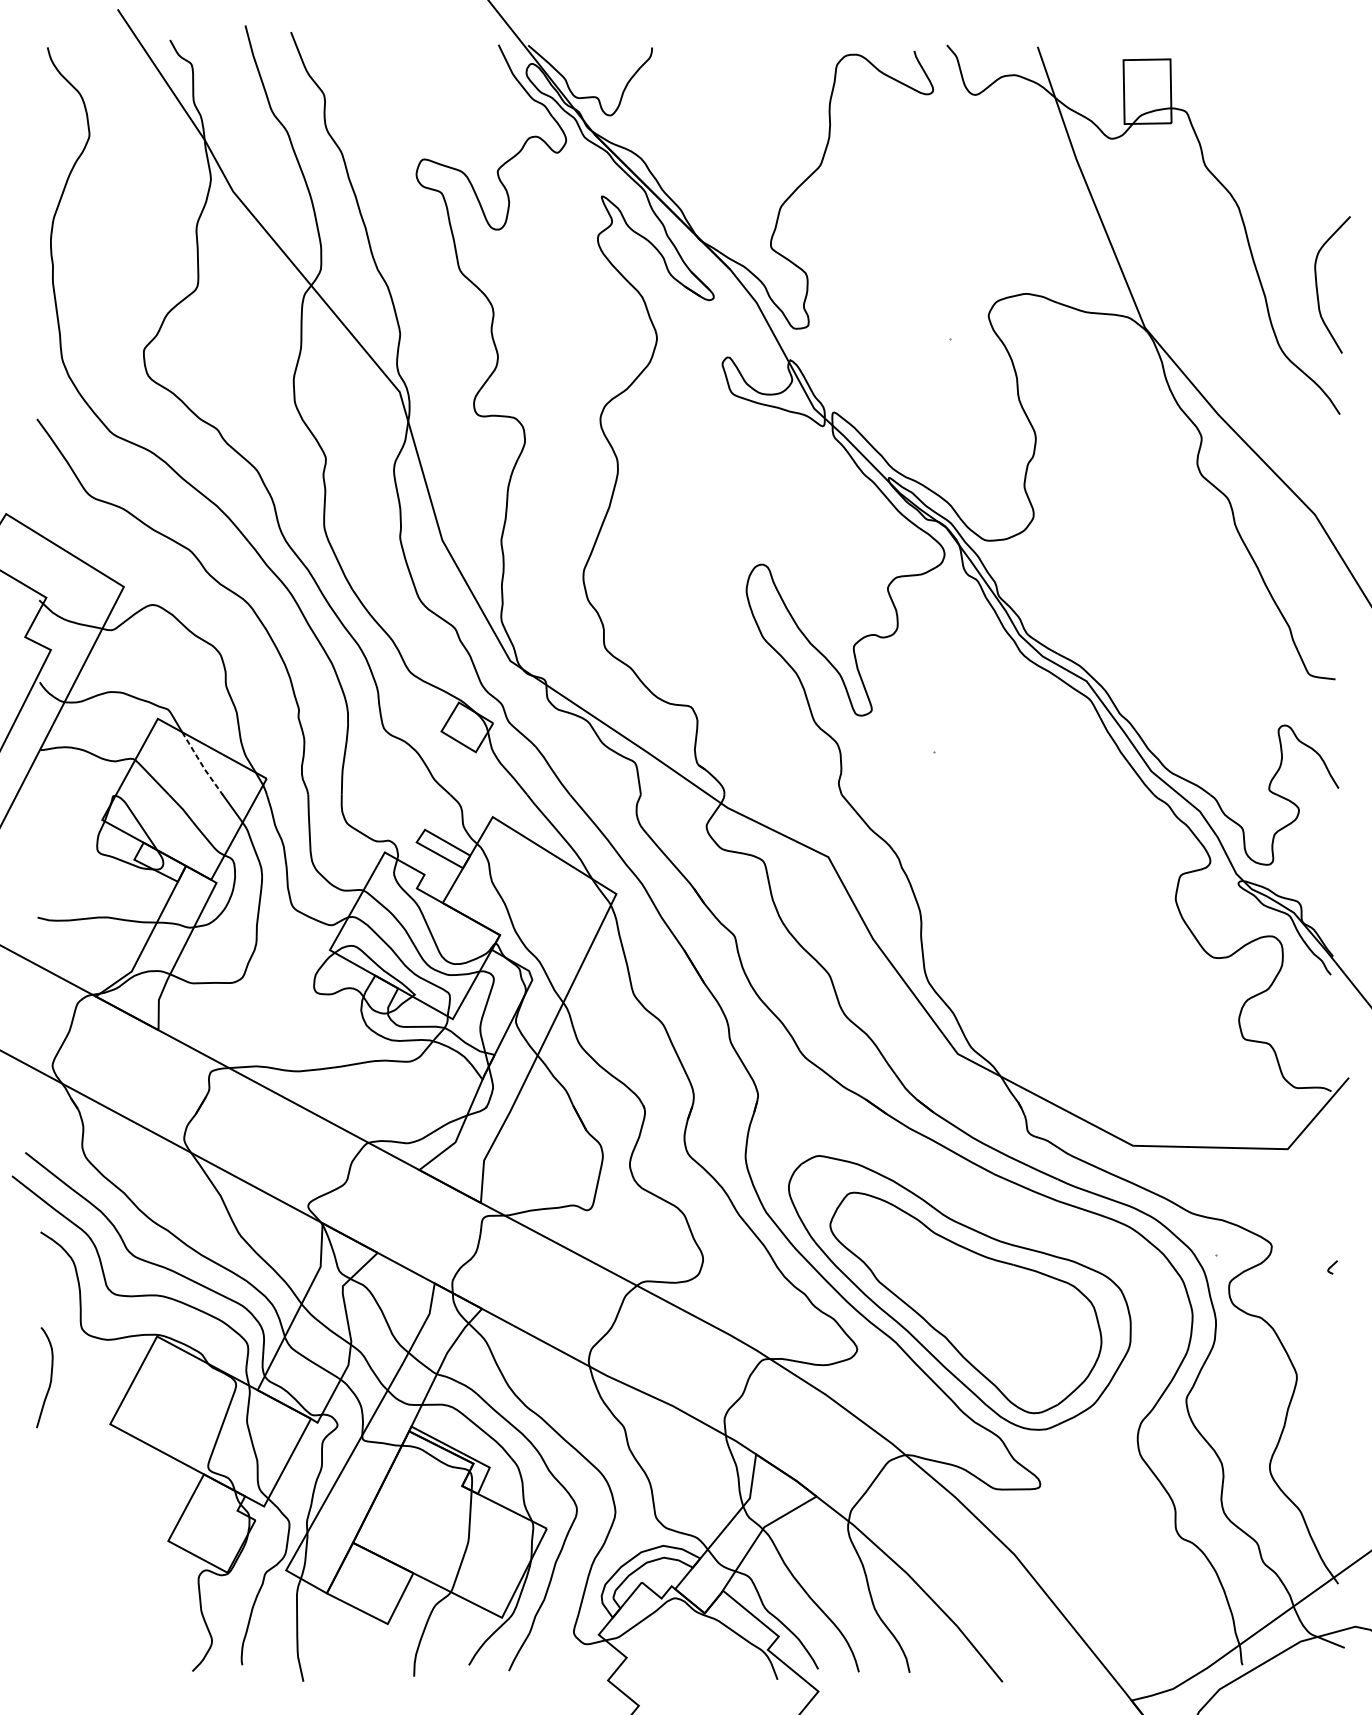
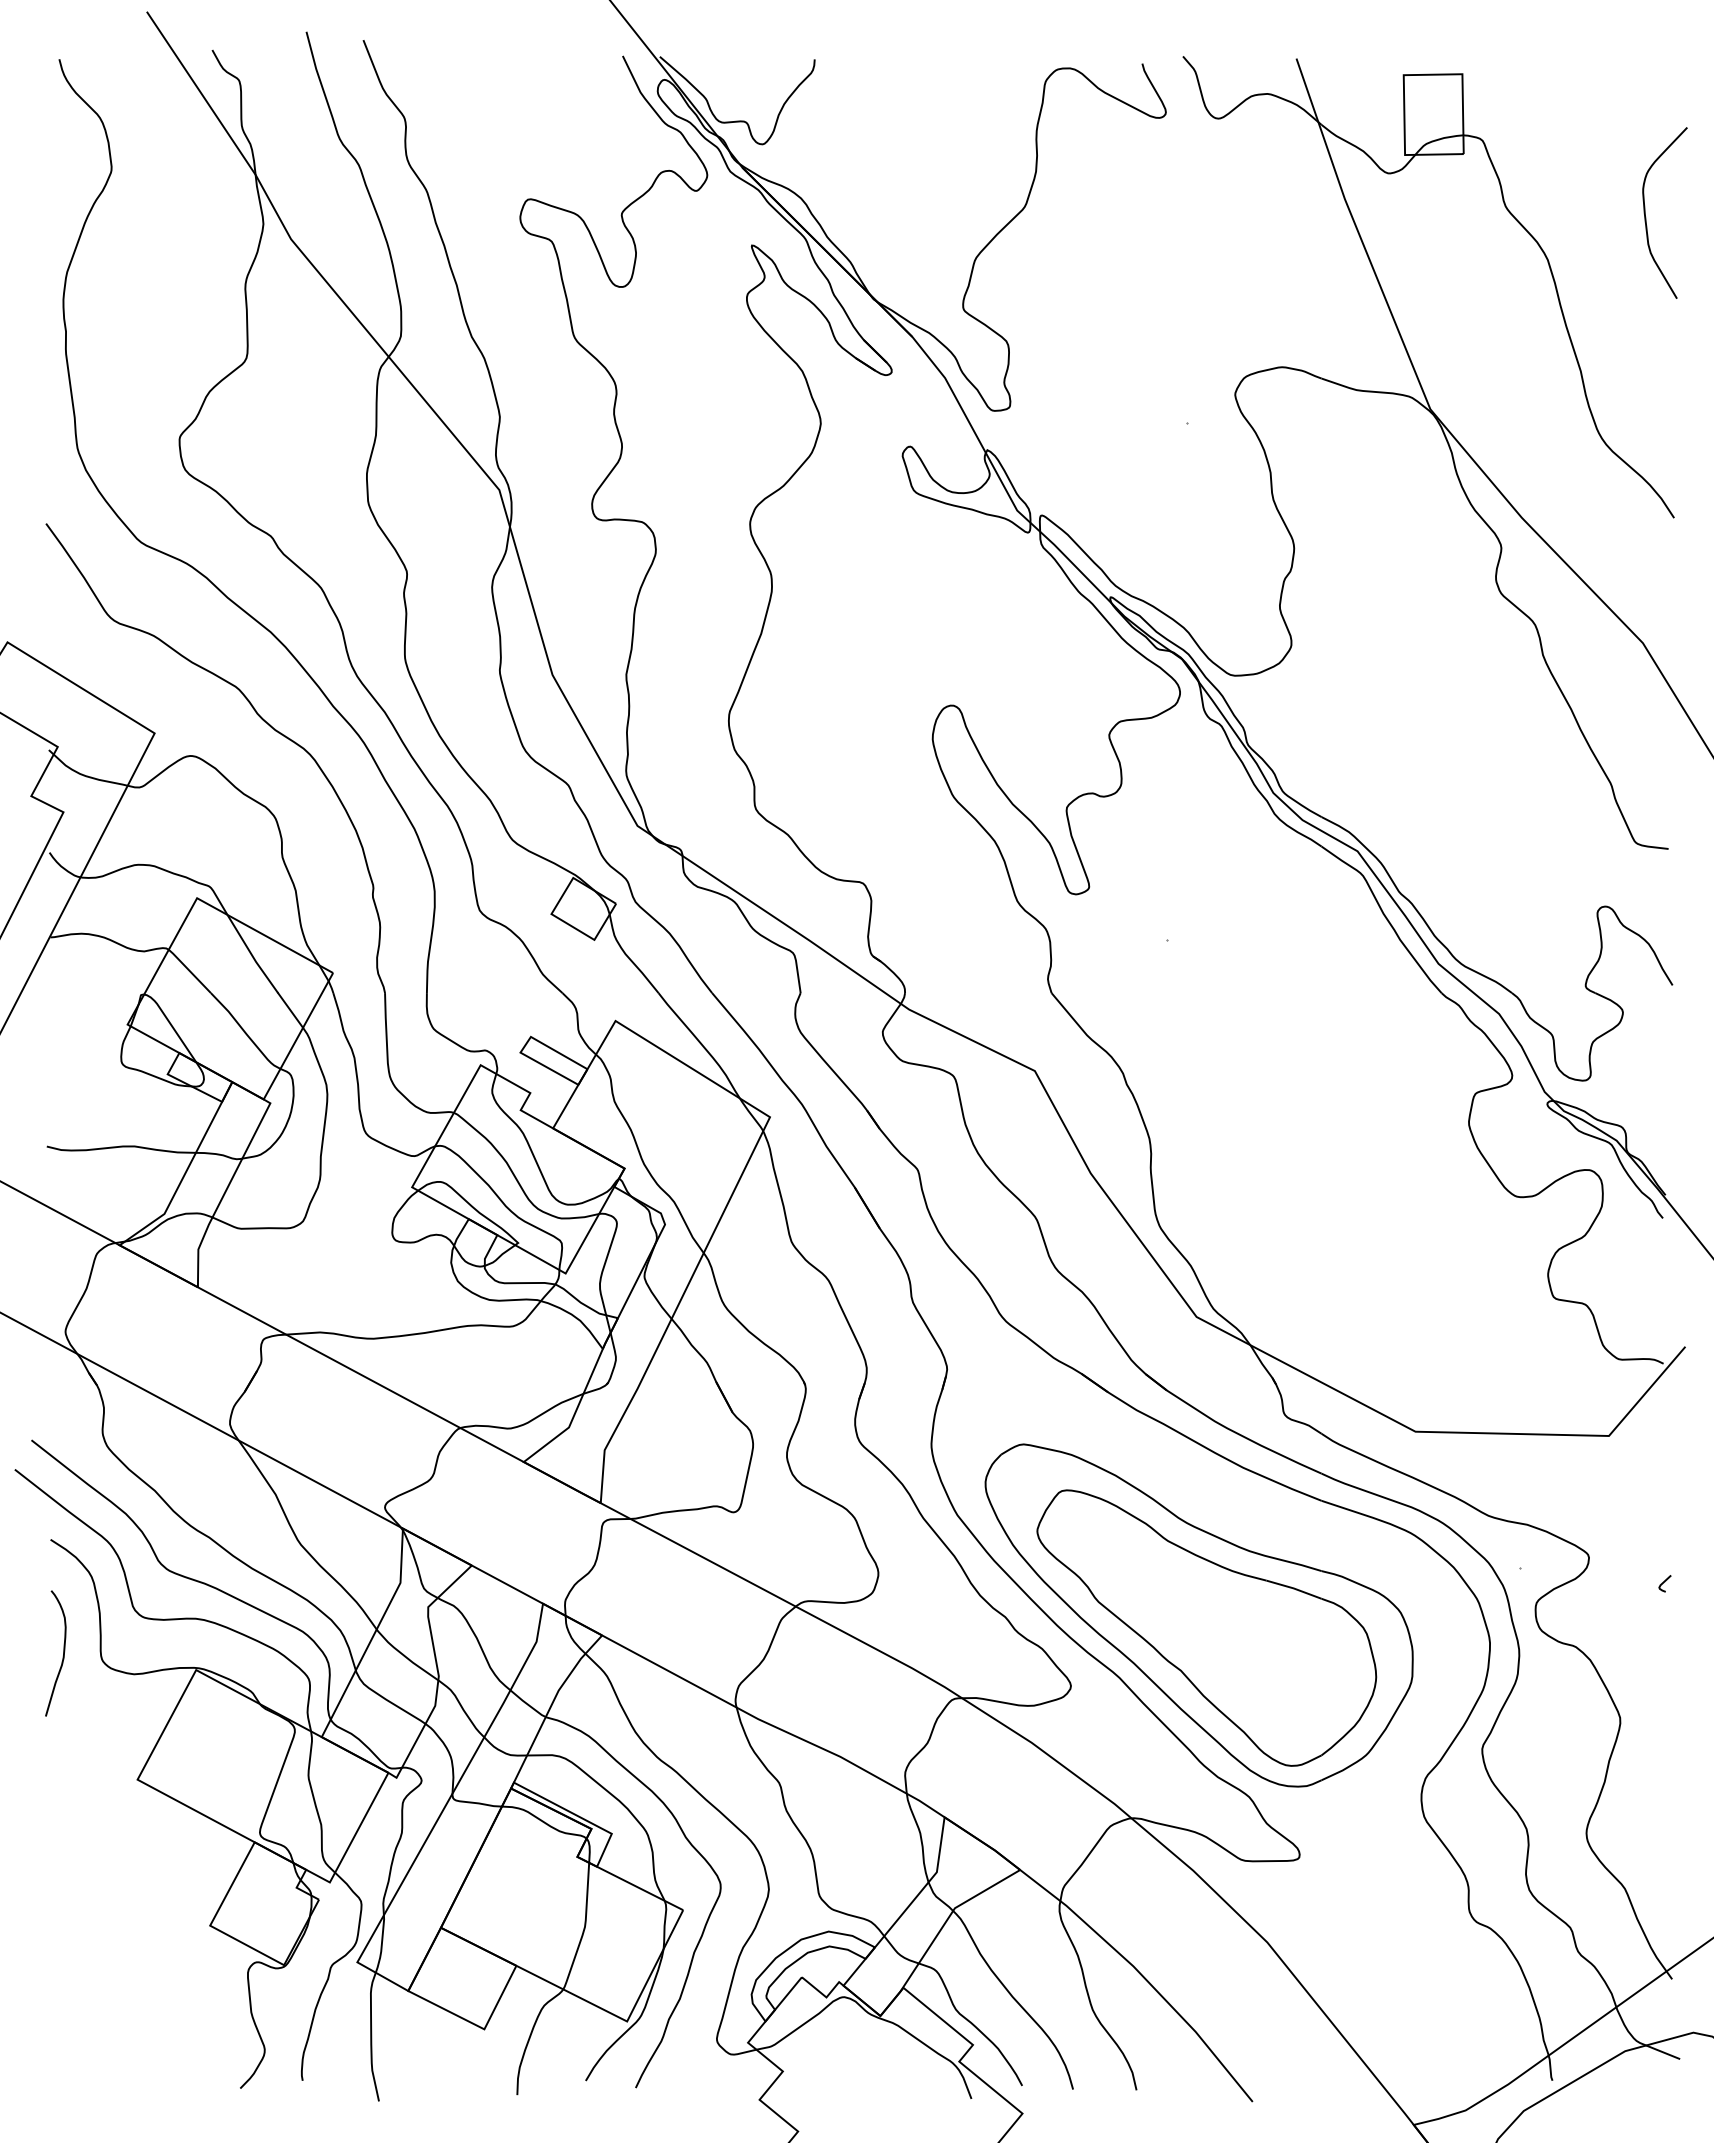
curve: (1317, 288) -> (1646, 217), moved
line: (202, 764) -> (252, 955), dashed -> solid
curve: (50, 1380) -> (62, 1656), moved

